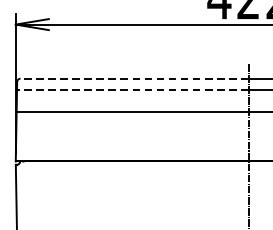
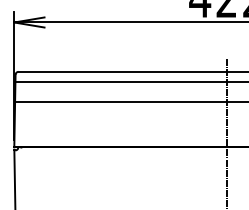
line: (134, 78) -> (122, 71), dashed -> solid
line: (133, 89) -> (121, 81), dashed -> solid

